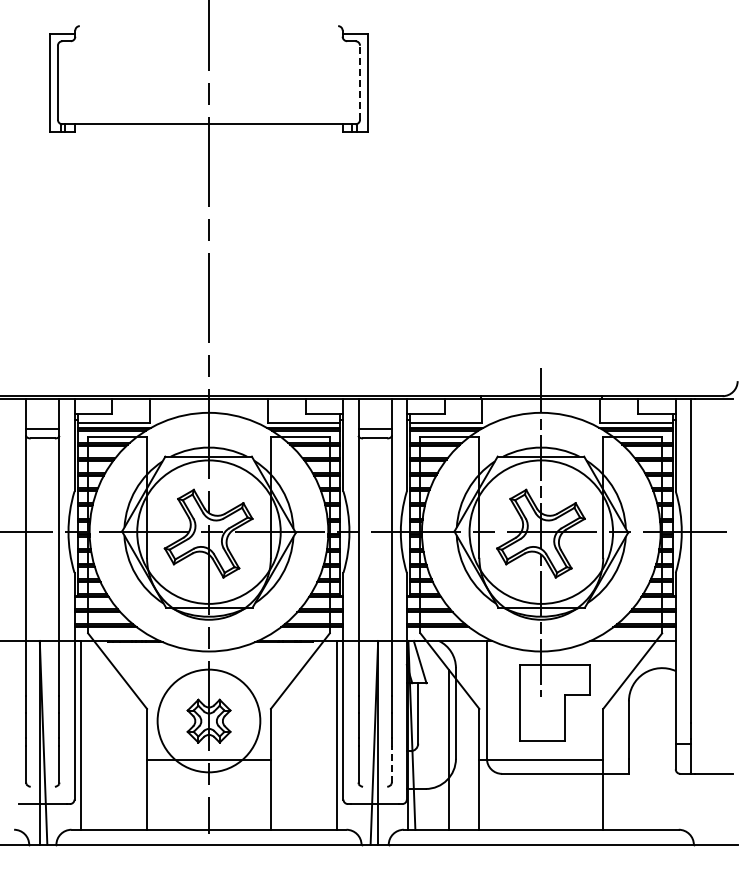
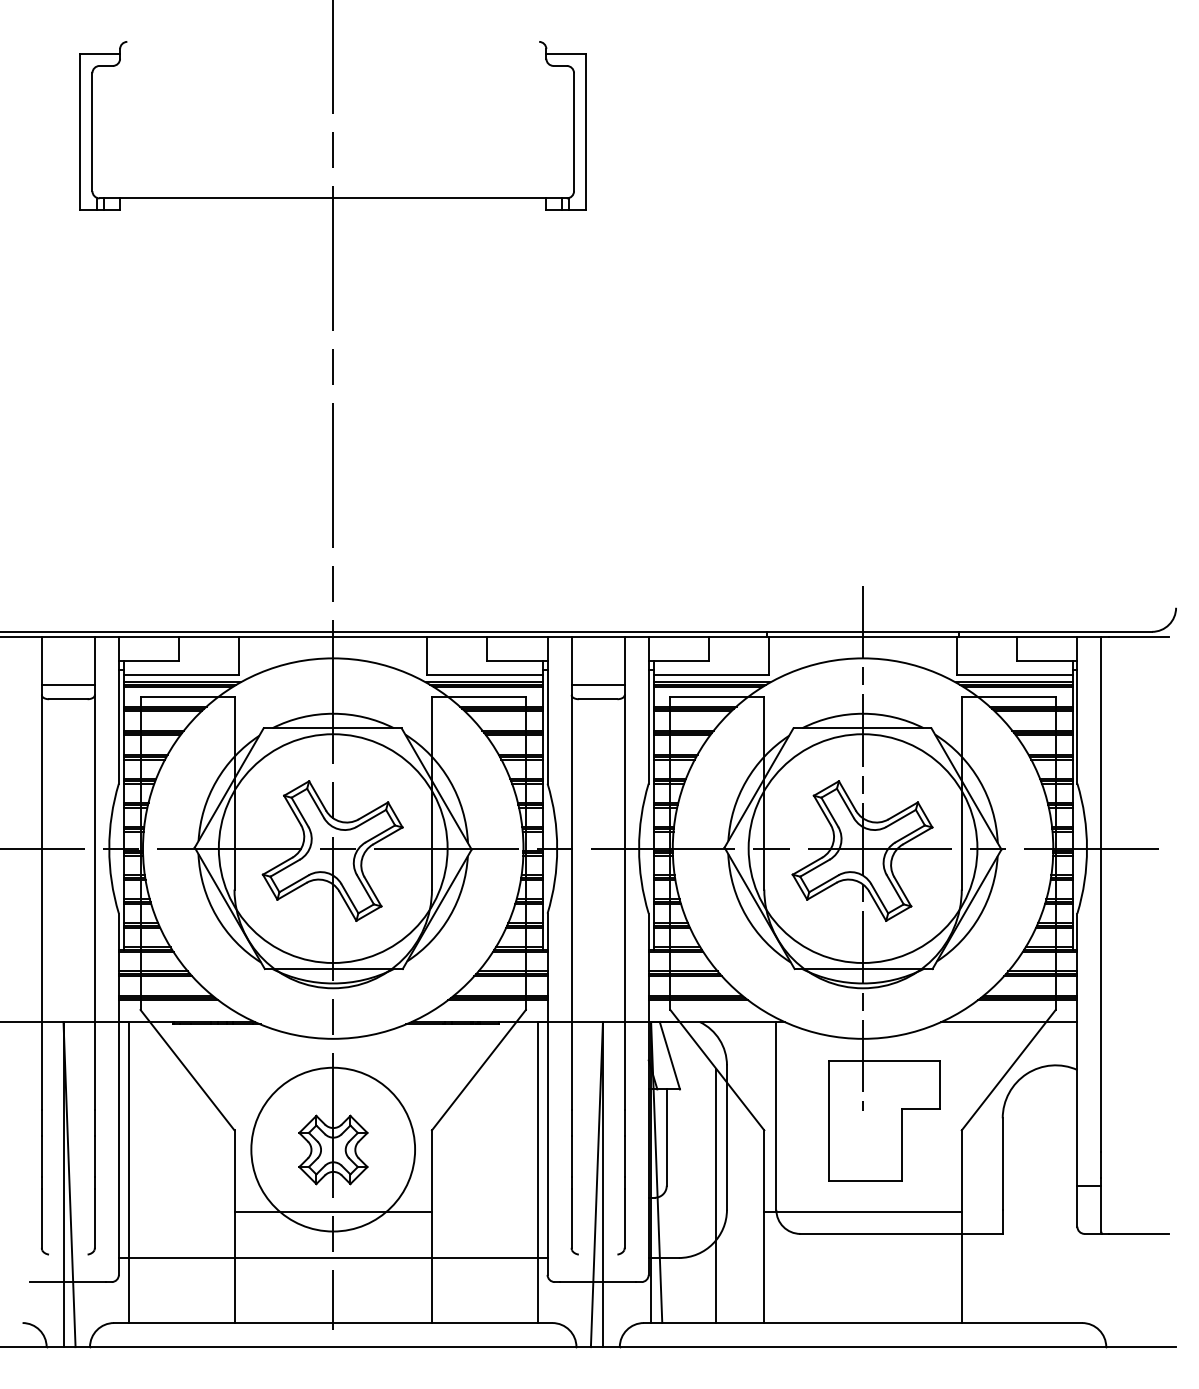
line: (360, 82) -> (574, 131), dashed -> solid
line: (391, 763) -> (624, 1217), dashed -> solid
line: (208, 788) -> (332, 1257), added

